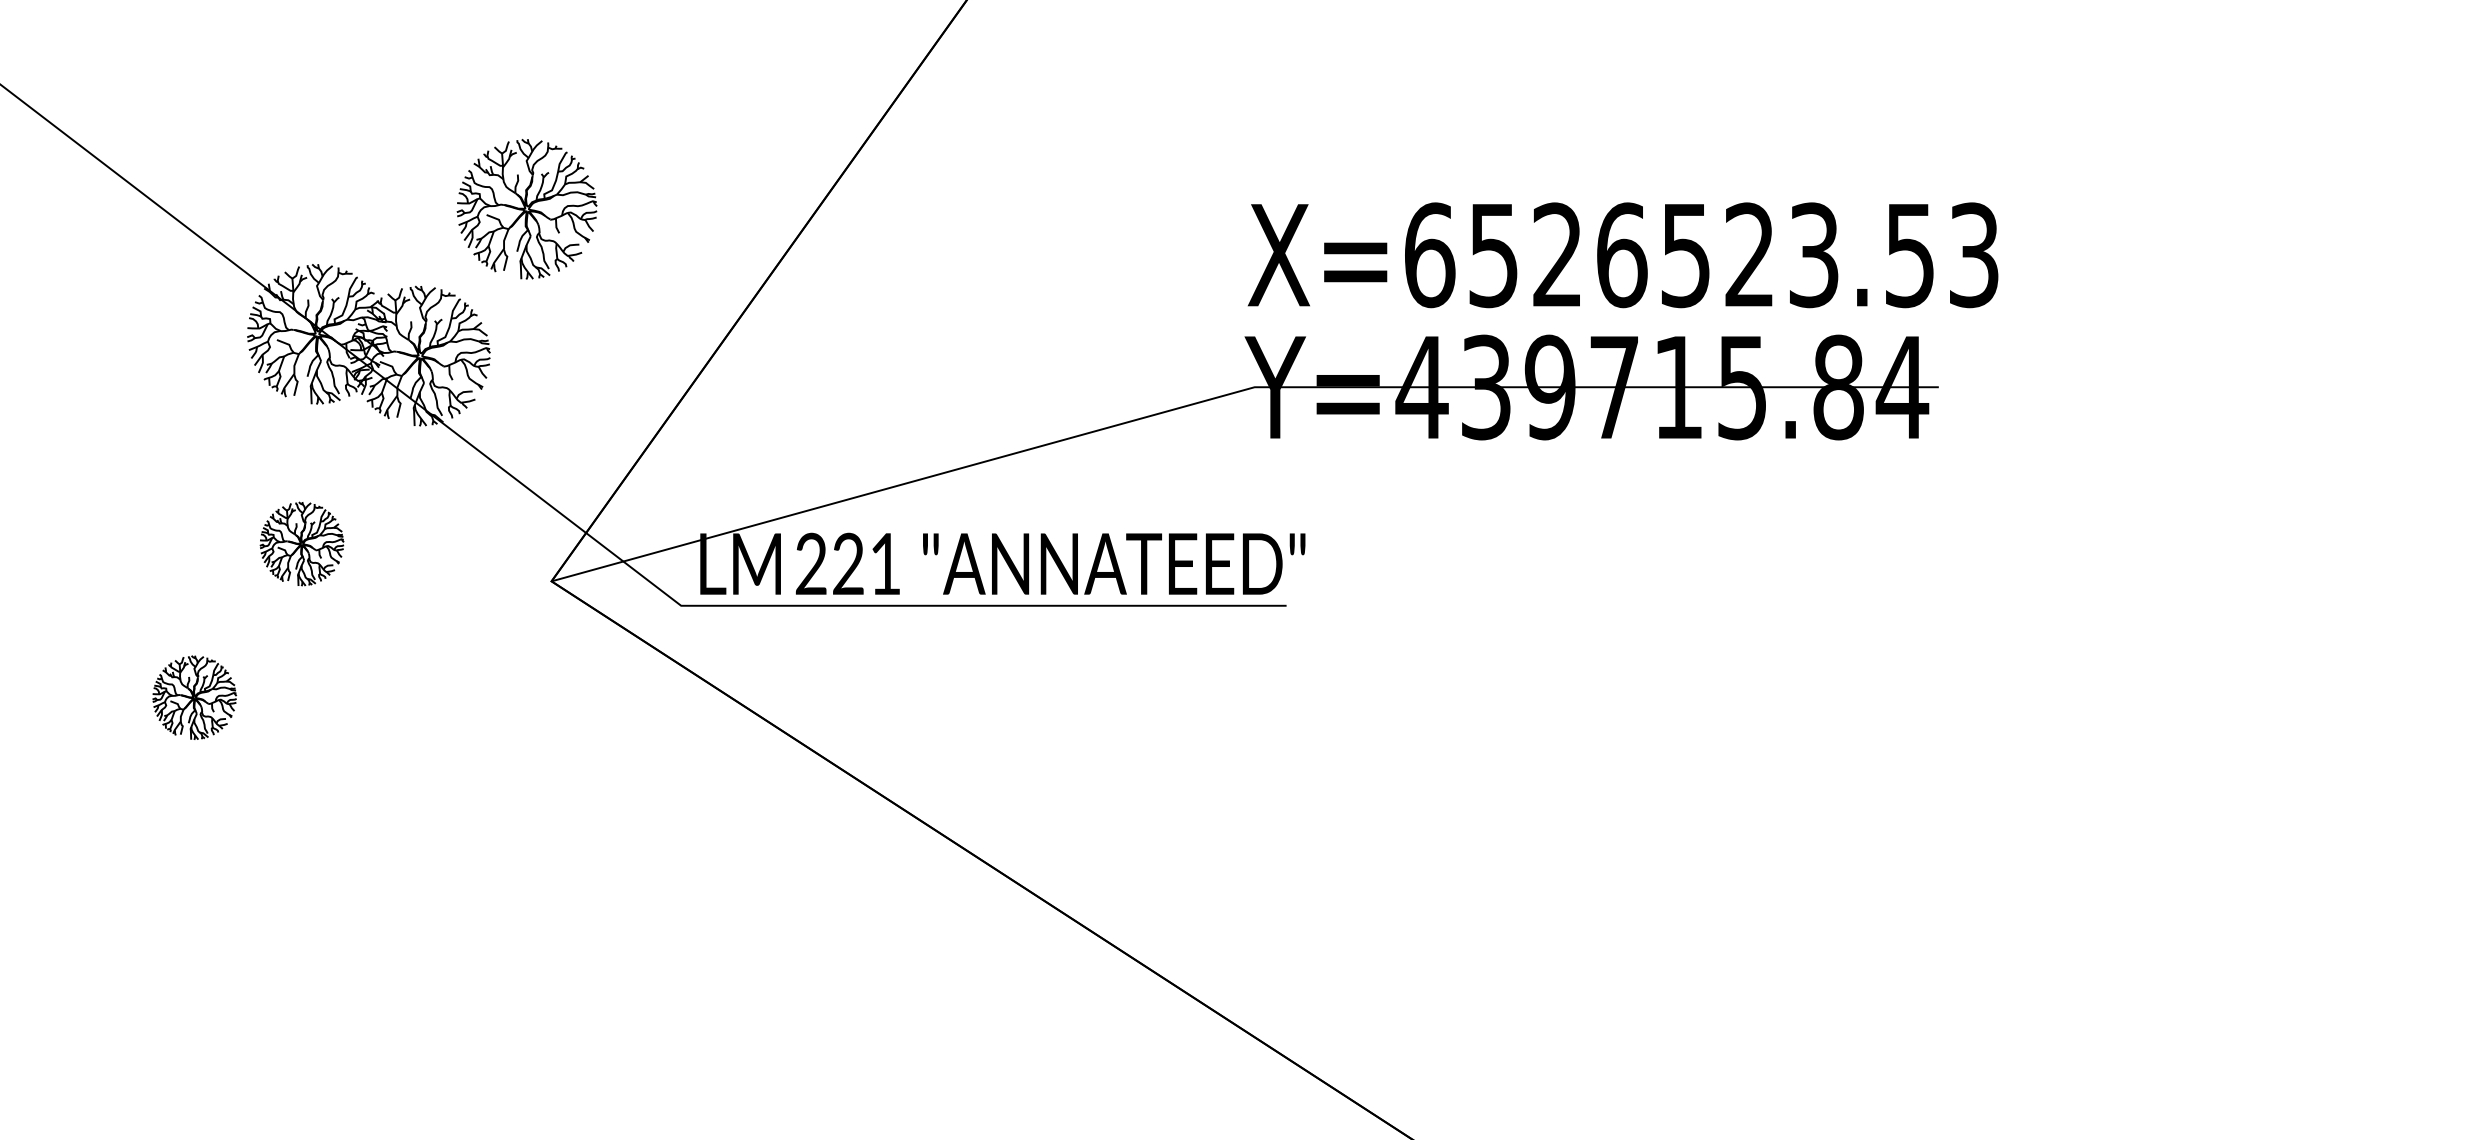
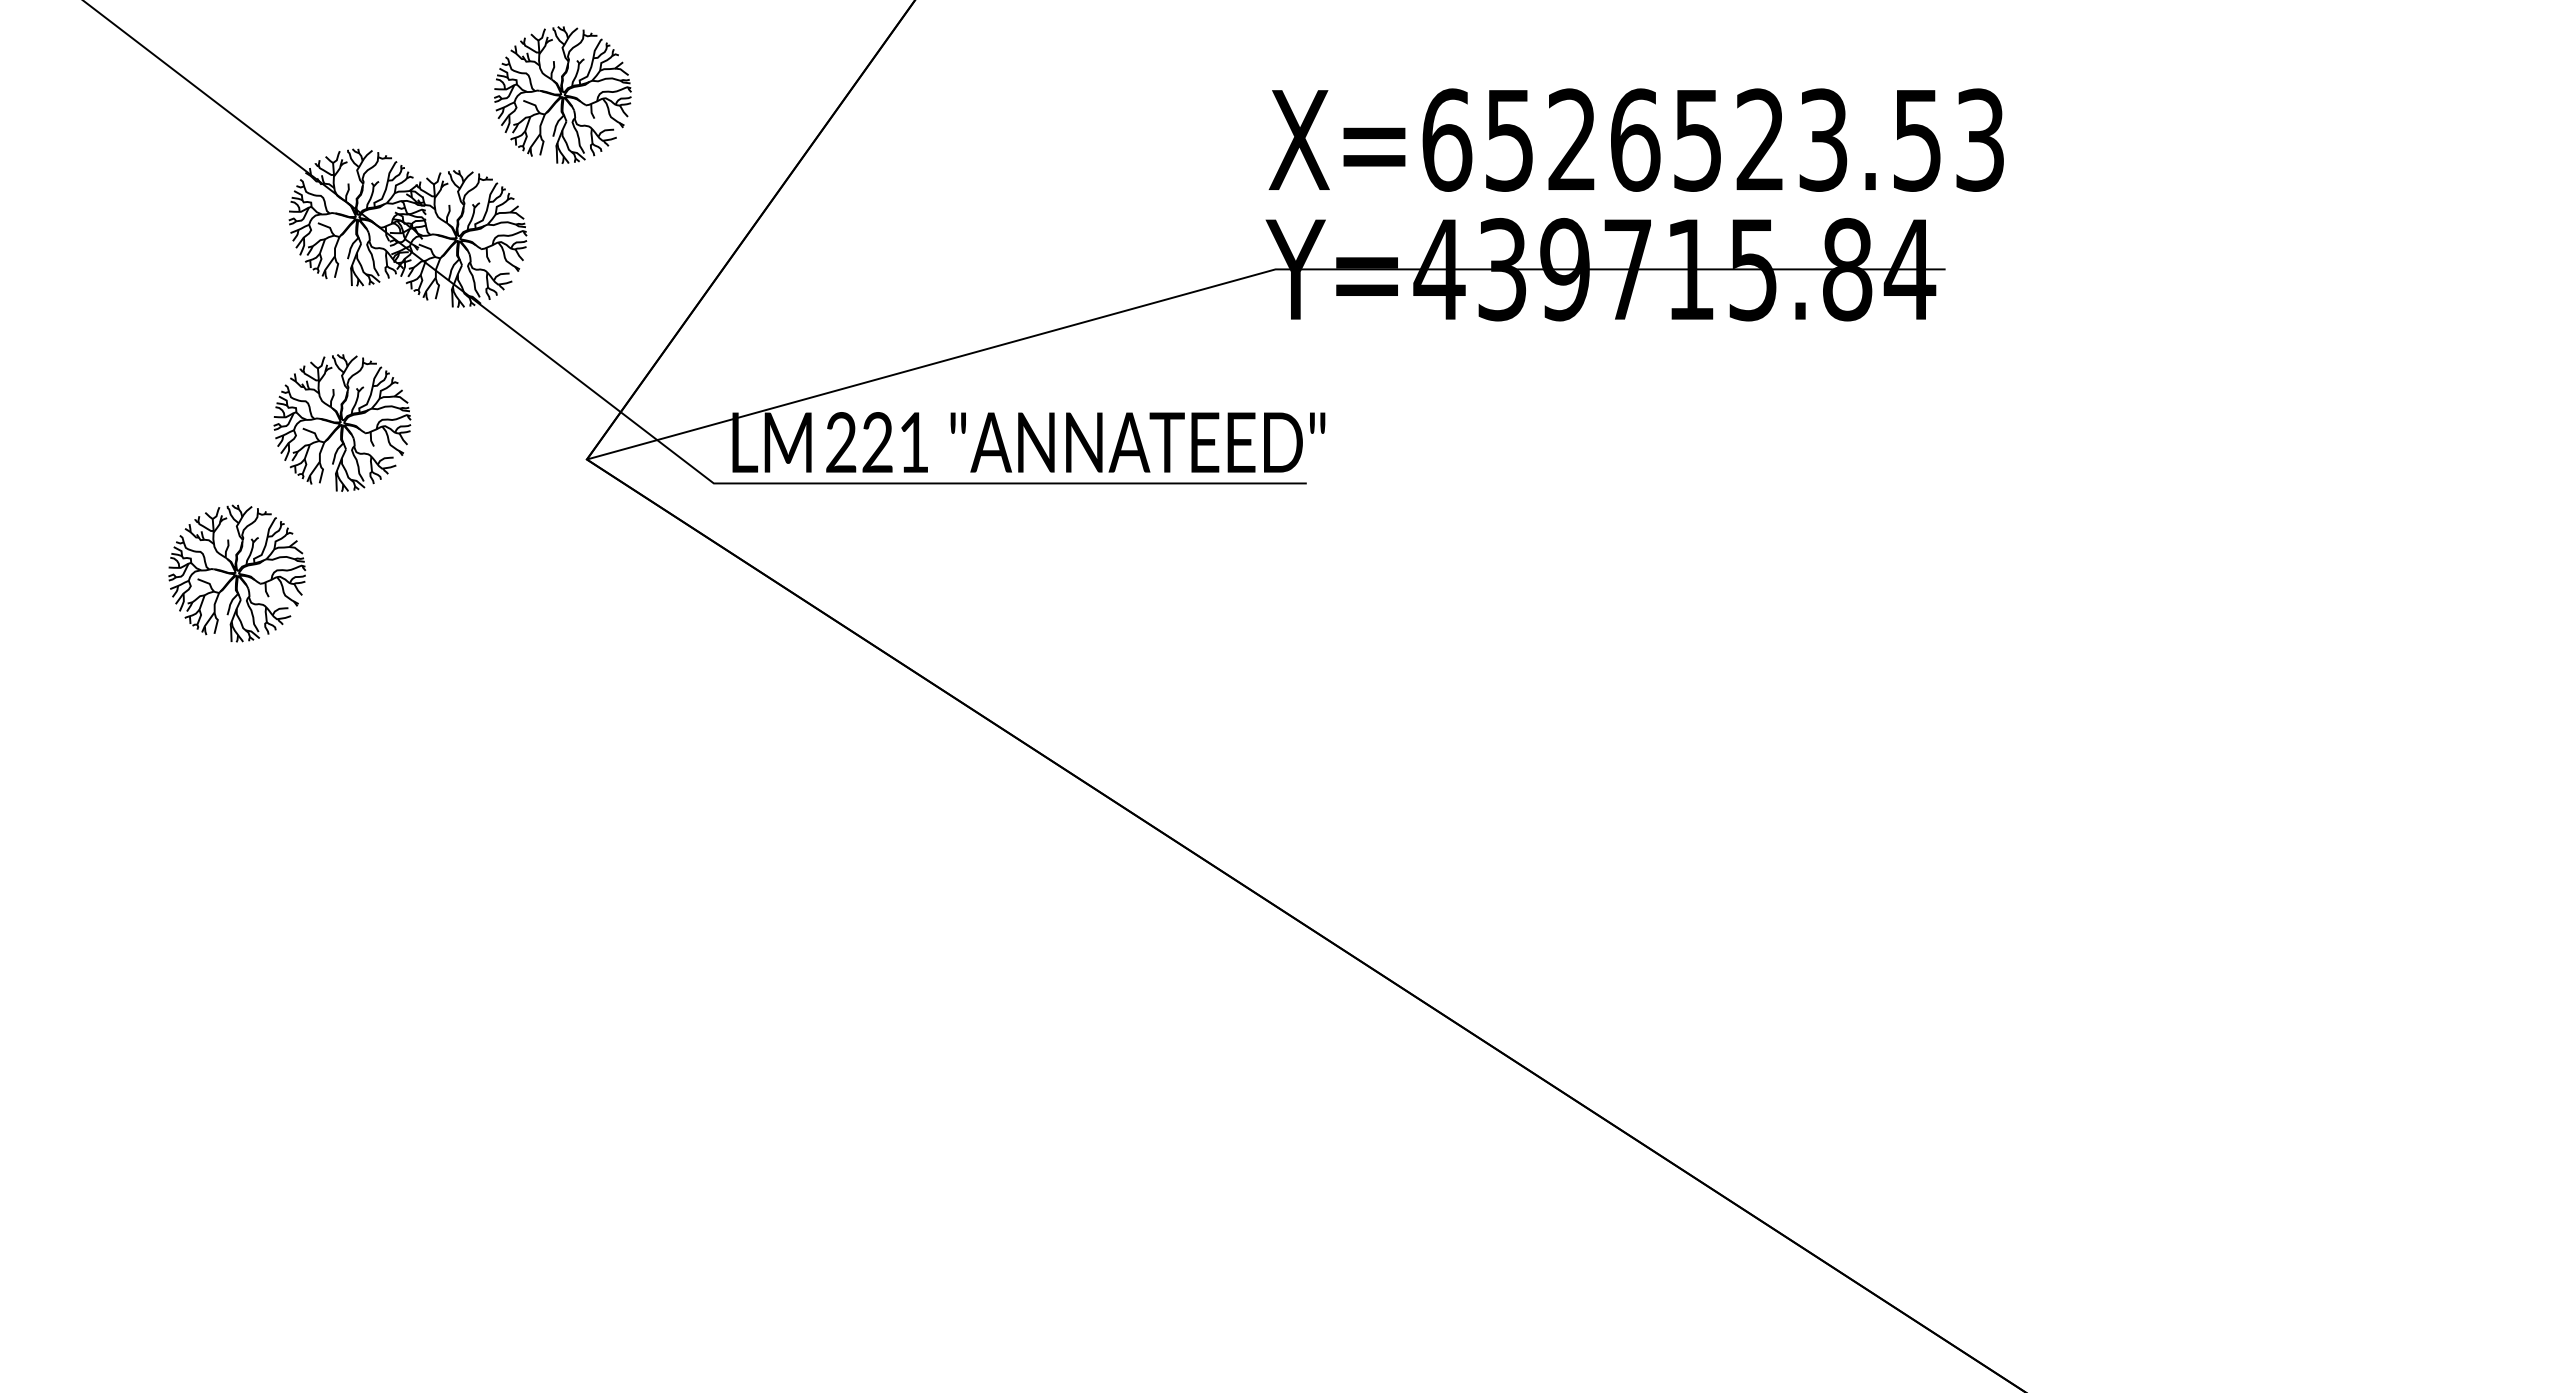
part: (302, 543) -> (342, 422), size x1.67
part: (194, 697) -> (237, 573), size x1.67

